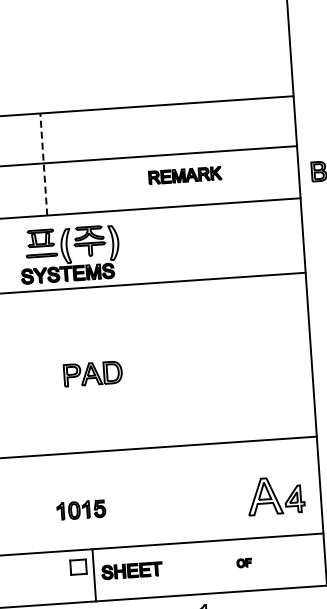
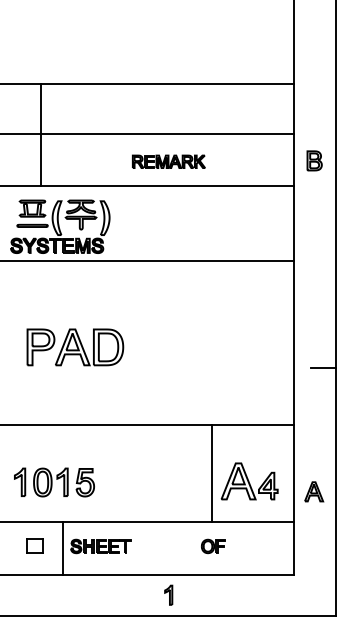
line: (43, 163) -> (40, 134), dashed -> solid
part: (184, 175) -> (168, 161), moved
part: (93, 373) -> (75, 347), size x1.67
line: (238, 490) -> (212, 473), added
part: (81, 510) -> (54, 482), size x1.67
part: (244, 563) -> (213, 546), size x1.67
part: (78, 566) -> (34, 545), moved

